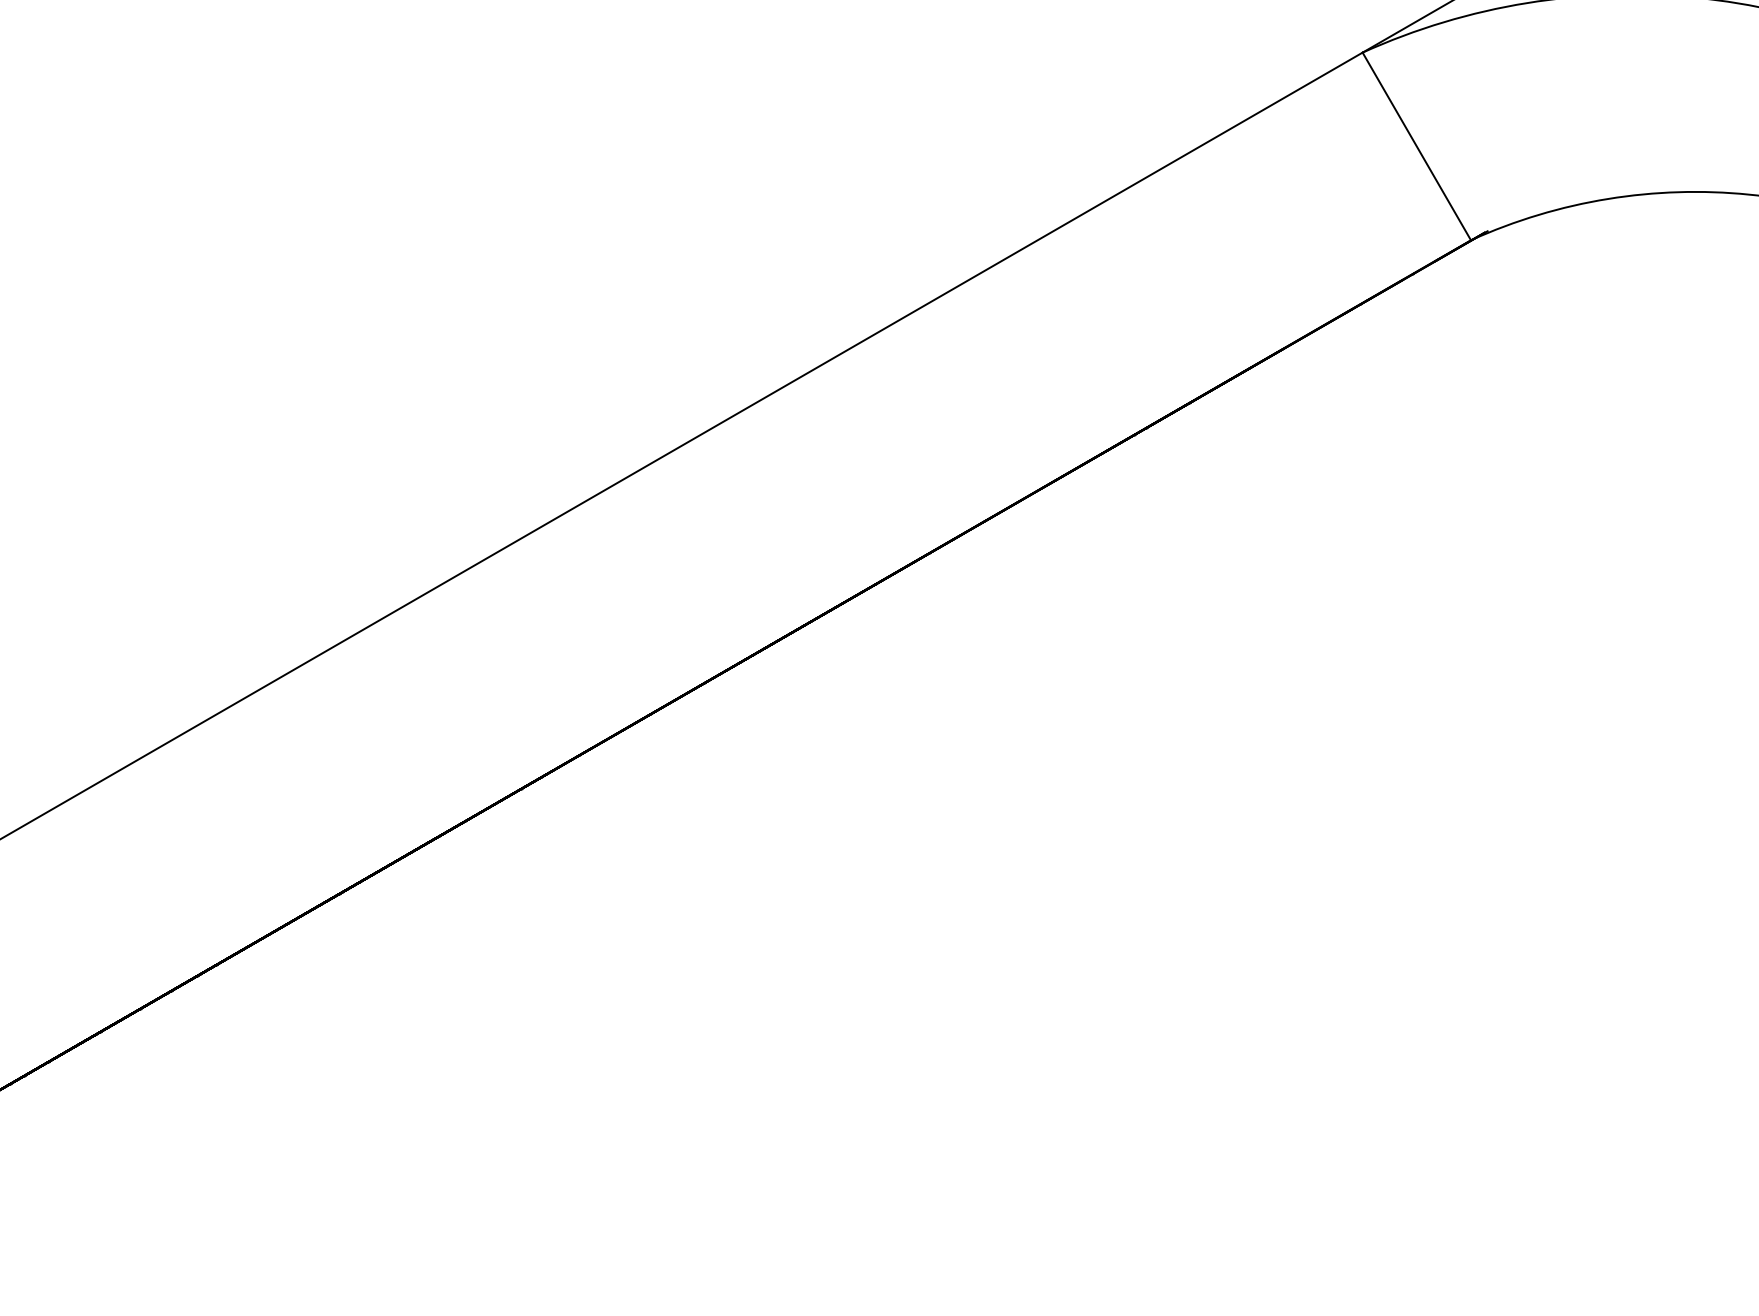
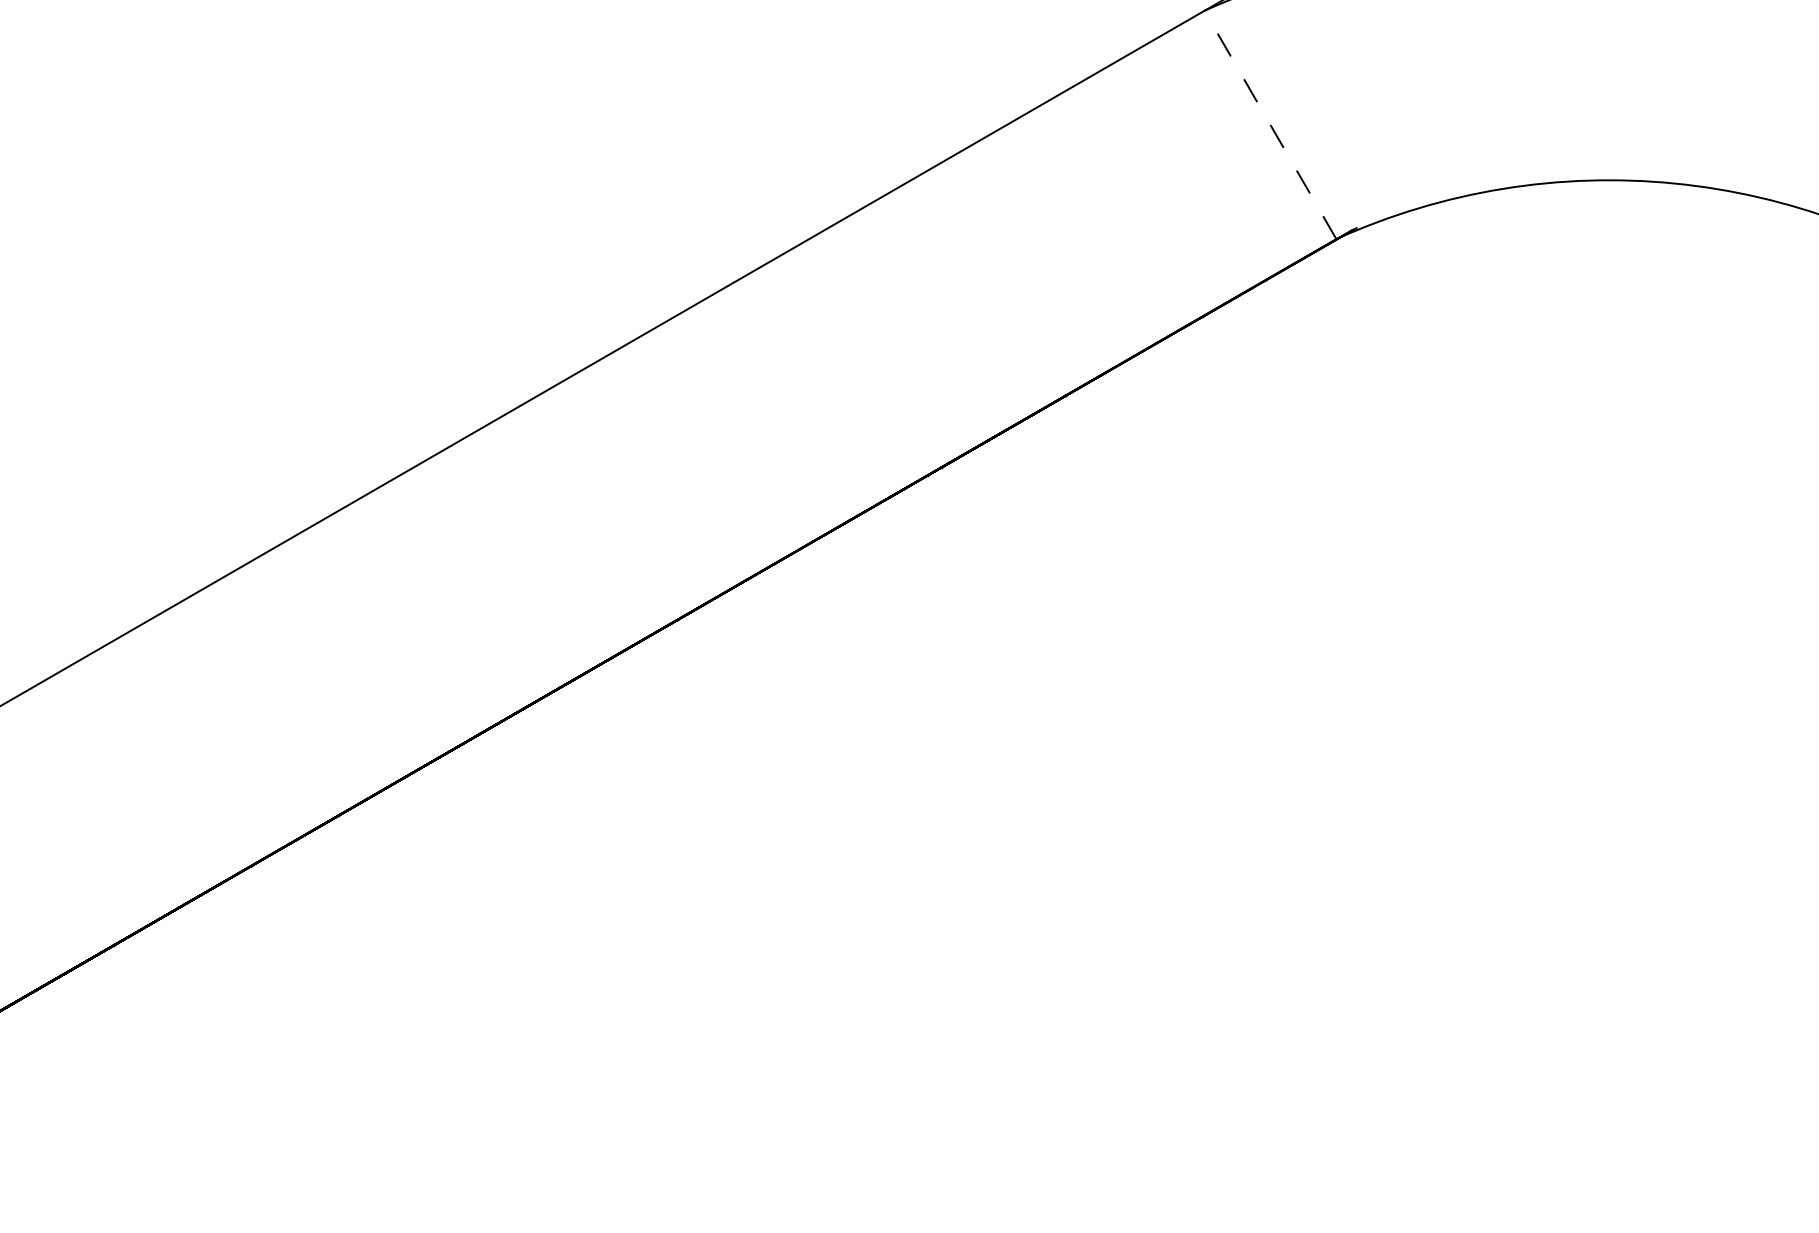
line: (1416, 146) -> (1270, 125), solid -> dashed

